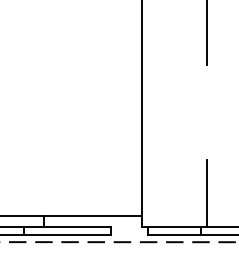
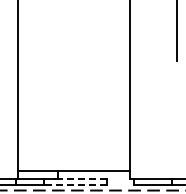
line: (206, 194) -> (176, 155), removed
line: (77, 227) -> (82, 179), solid -> dashed
line: (67, 235) -> (75, 185), solid -> dashed

